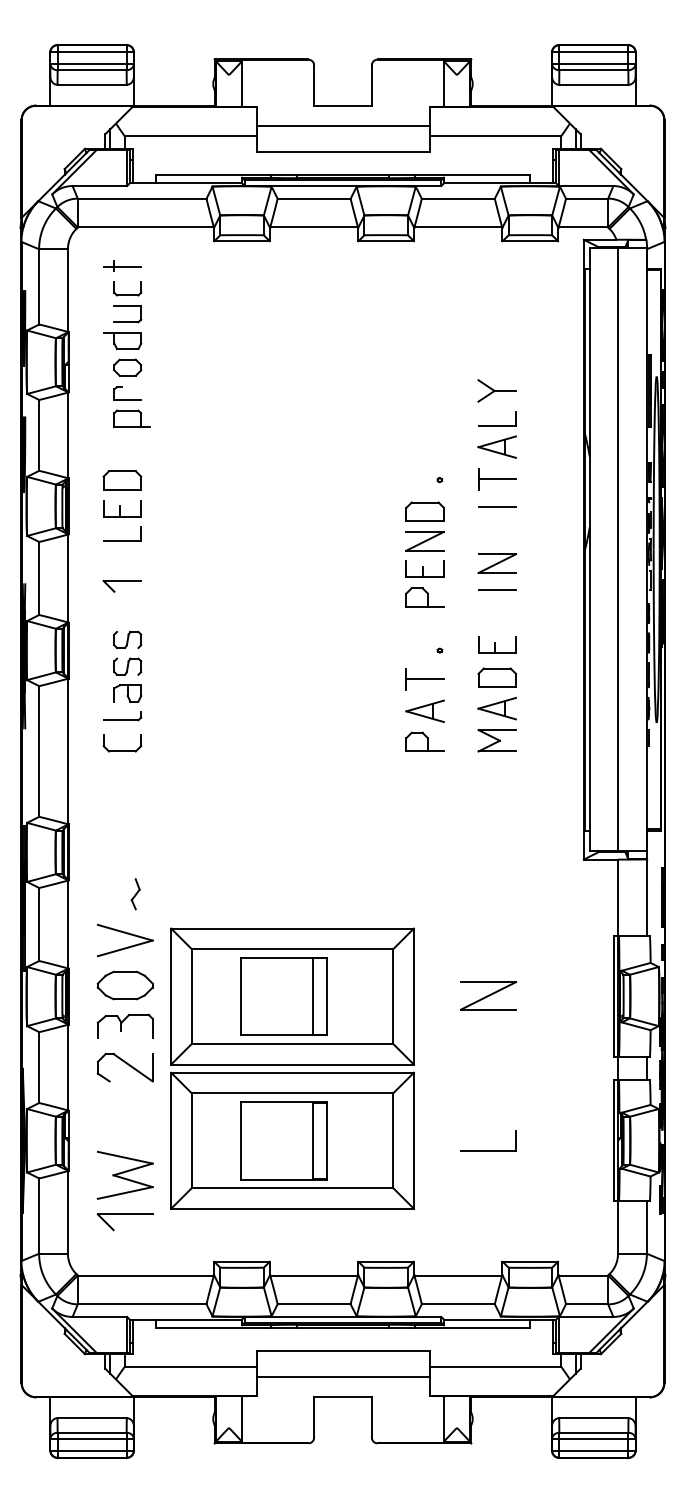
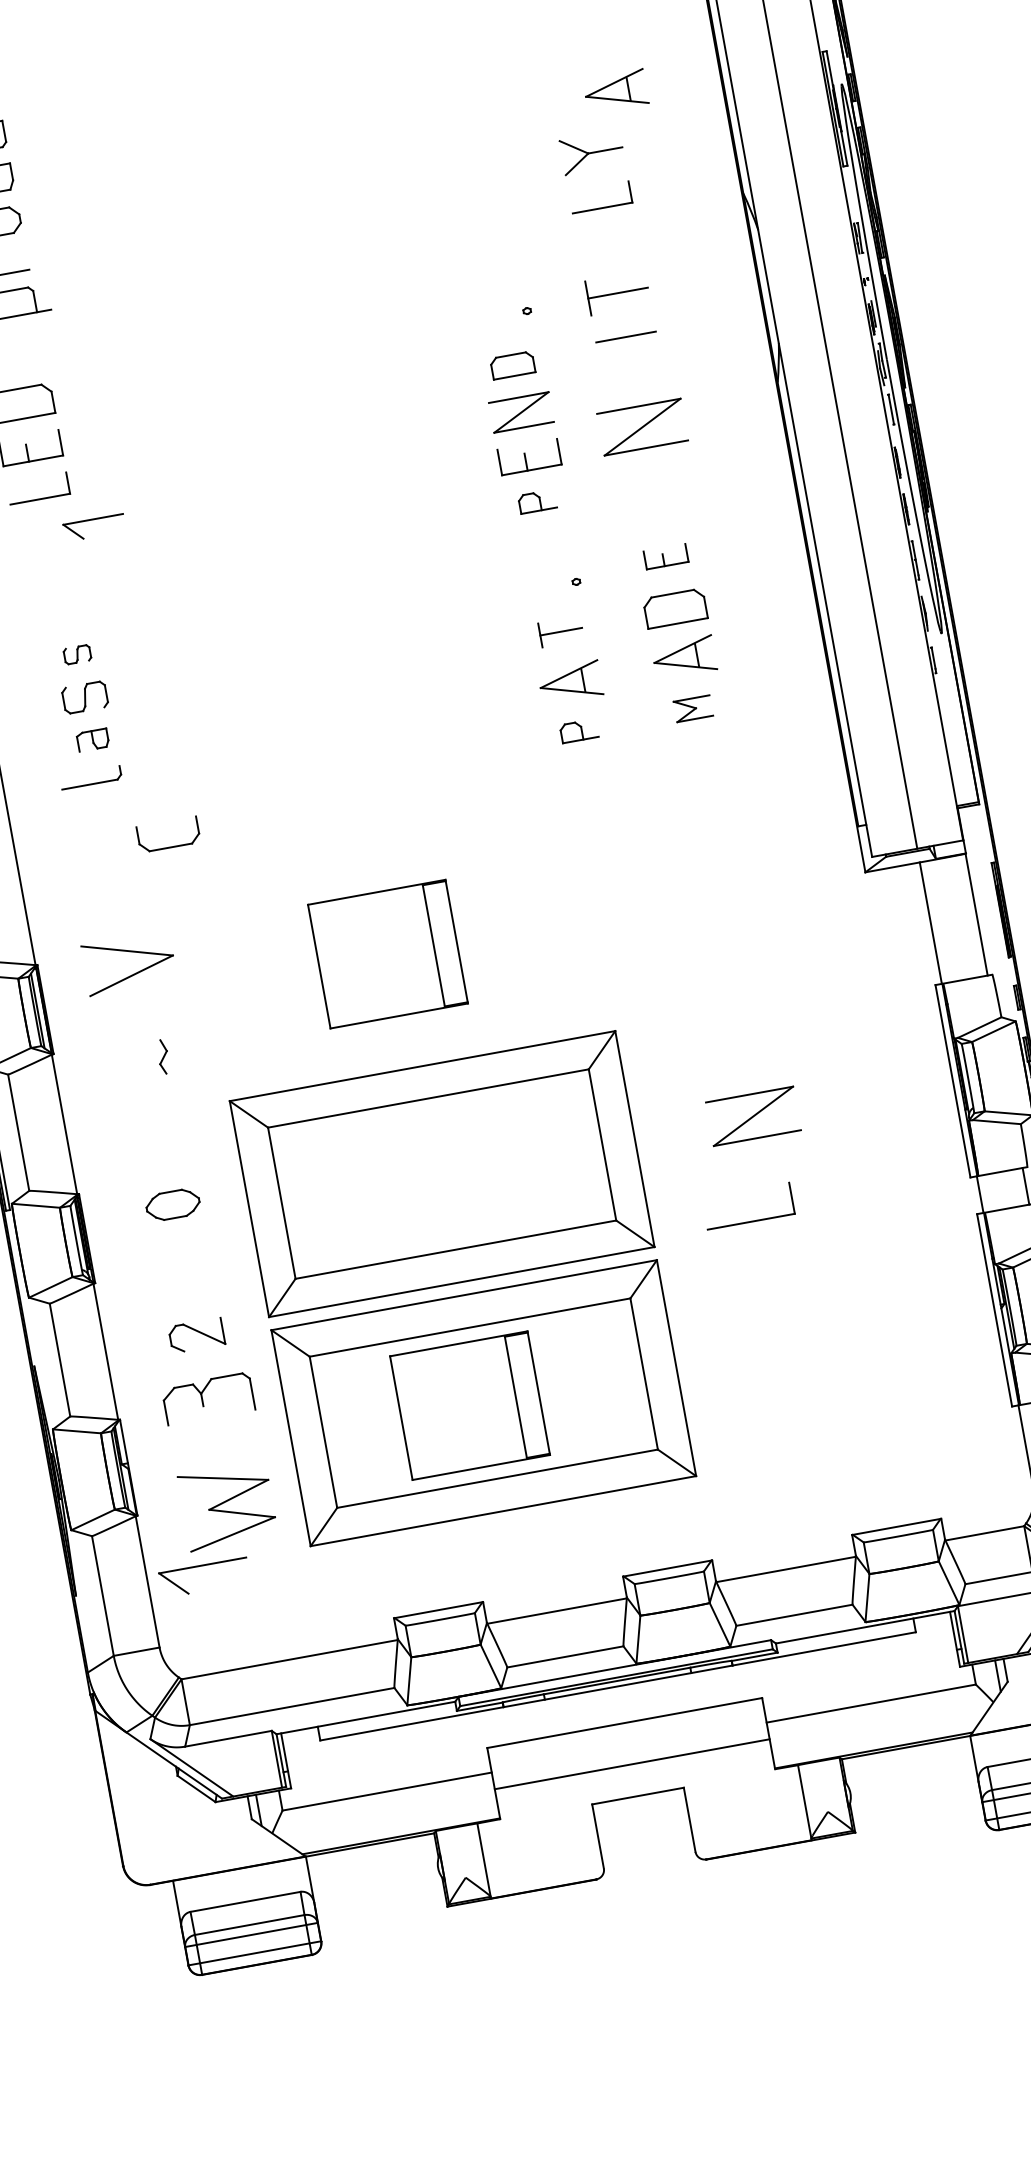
part: (496, 446) -> (614, 90), moved
part: (424, 511) -> (511, 365), size x0.7
part: (496, 563) -> (641, 427), size x1.4
part: (121, 586) -> (93, 528), moved
line: (497, 589) -> (650, 468), removed
part: (424, 597) -> (536, 501), size x0.6
part: (127, 639) -> (76, 654), size x0.6
part: (497, 644) -> (666, 555), size x0.7
part: (424, 679) -> (560, 632), size x0.7
part: (127, 693) -> (92, 740), size x0.7
part: (496, 740) -> (692, 708), size x0.6
part: (424, 741) -> (578, 730), size x0.6
part: (122, 750) -> (170, 845), moved
part: (135, 894) -> (163, 1057), size x0.7
part: (127, 934) -> (131, 953), moved
part: (124, 985) -> (171, 1205), size x0.6
part: (283, 996) -> (387, 954), moved
part: (124, 1025) -> (206, 1397), moved
part: (124, 1067) -> (195, 1335), size x0.6
part: (488, 1150) -> (751, 1221), moved
part: (124, 1214) -> (201, 1565), moved

